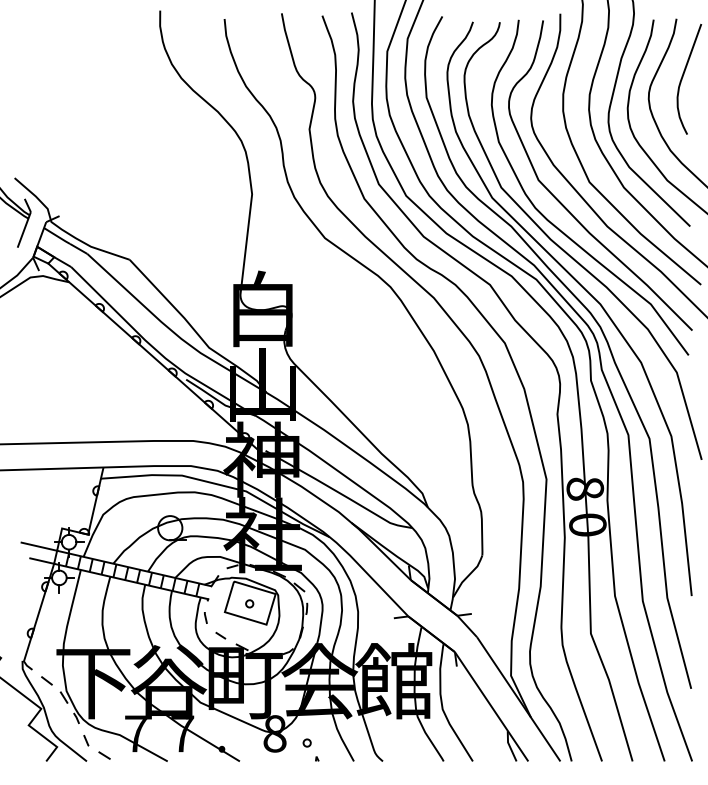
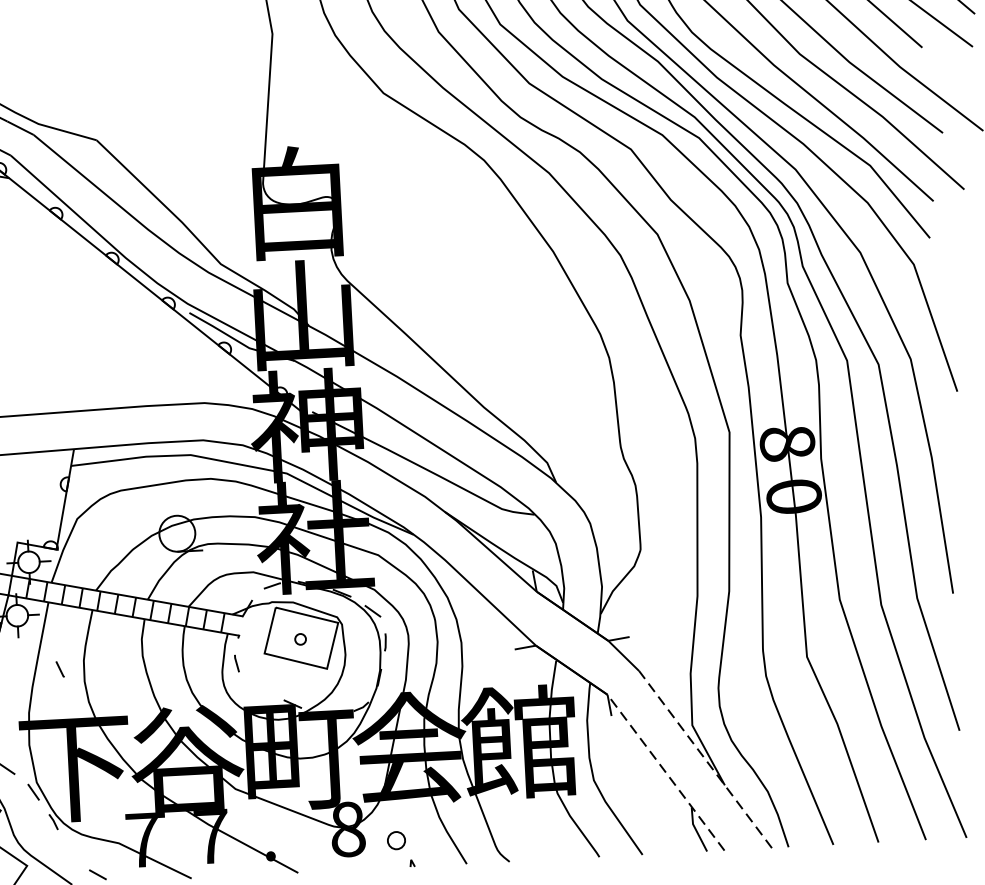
line: (220, 635) -> (259, 688), removed
line: (518, 699) -> (705, 759), solid -> dashed
line: (491, 706) -> (665, 772), solid -> dashed
line: (86, 740) -> (60, 669), moved
circle: (306, 742) -> (395, 839), size x1.6

